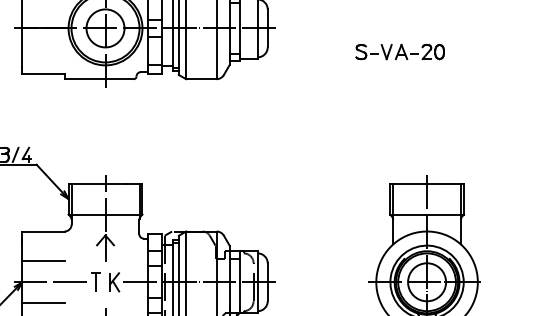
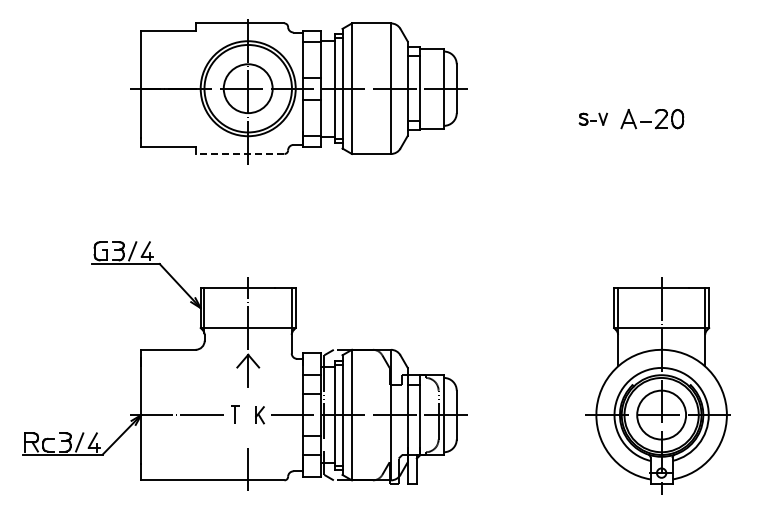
part: (374, 52) -> (593, 119), size x0.6
line: (98, 79) -> (239, 154), solid -> dashed
line: (43, 260) -> (168, 387), removed
part: (95, 281) -> (235, 414), size x0.7
part: (114, 282) -> (259, 415), size x0.7
line: (43, 303) -> (168, 442), removed

